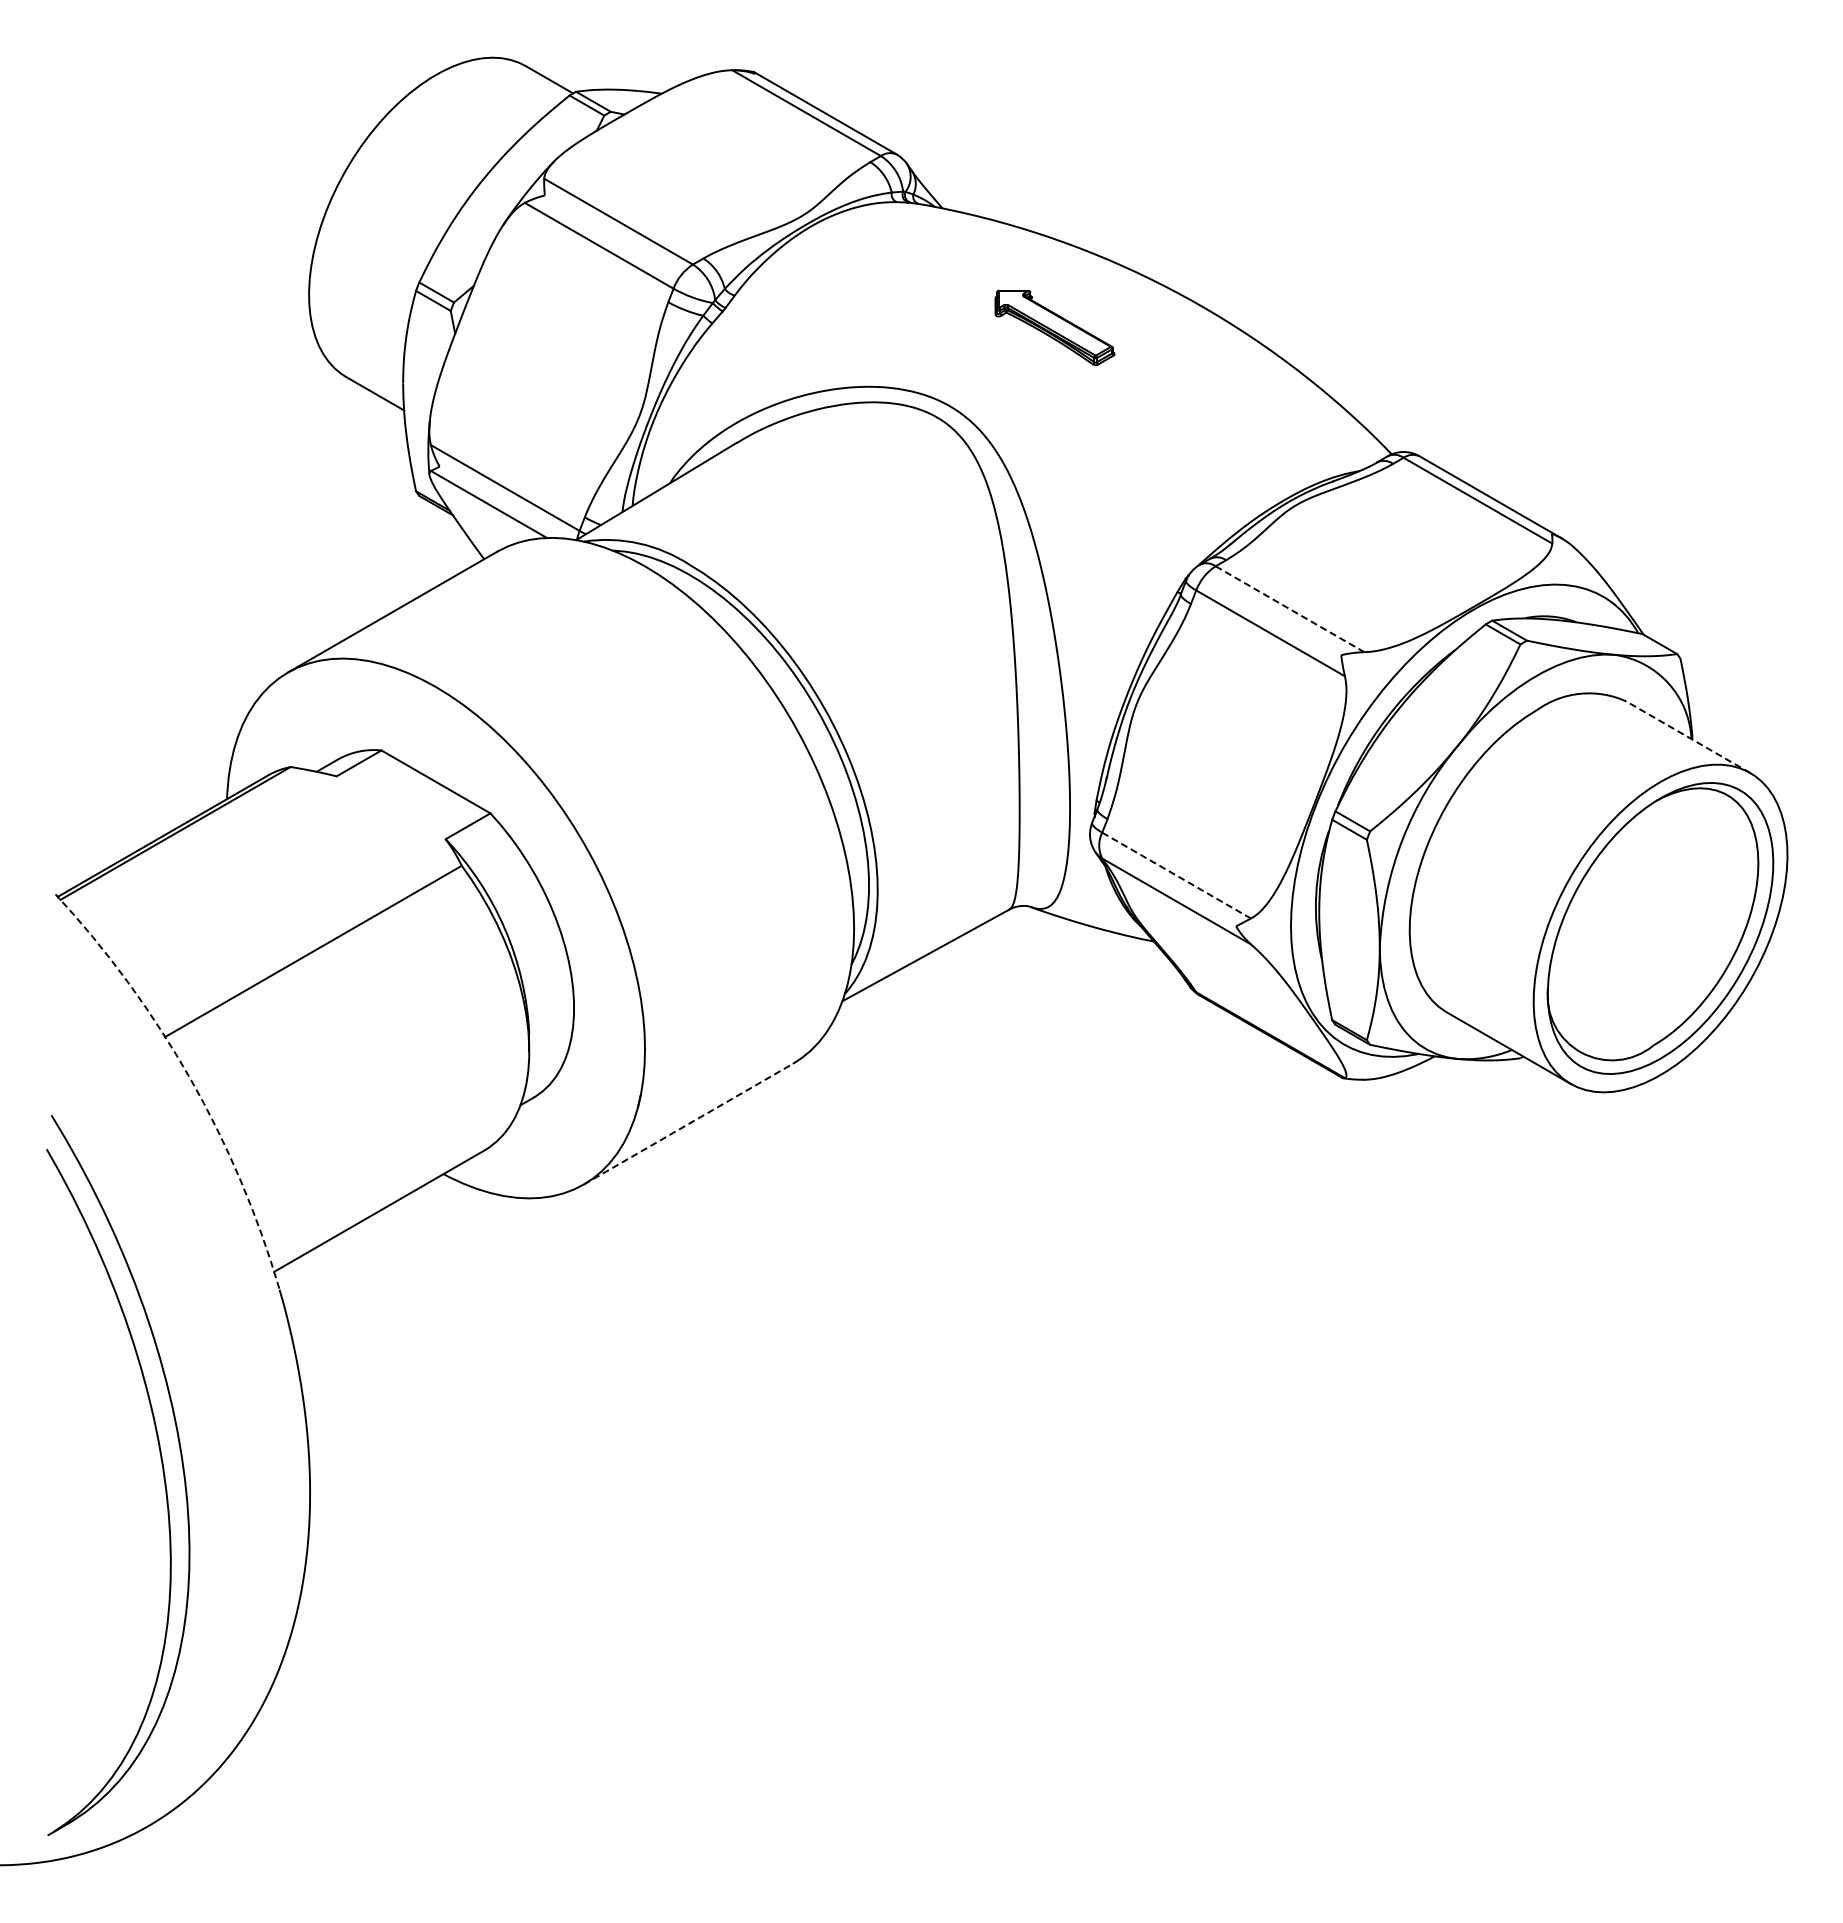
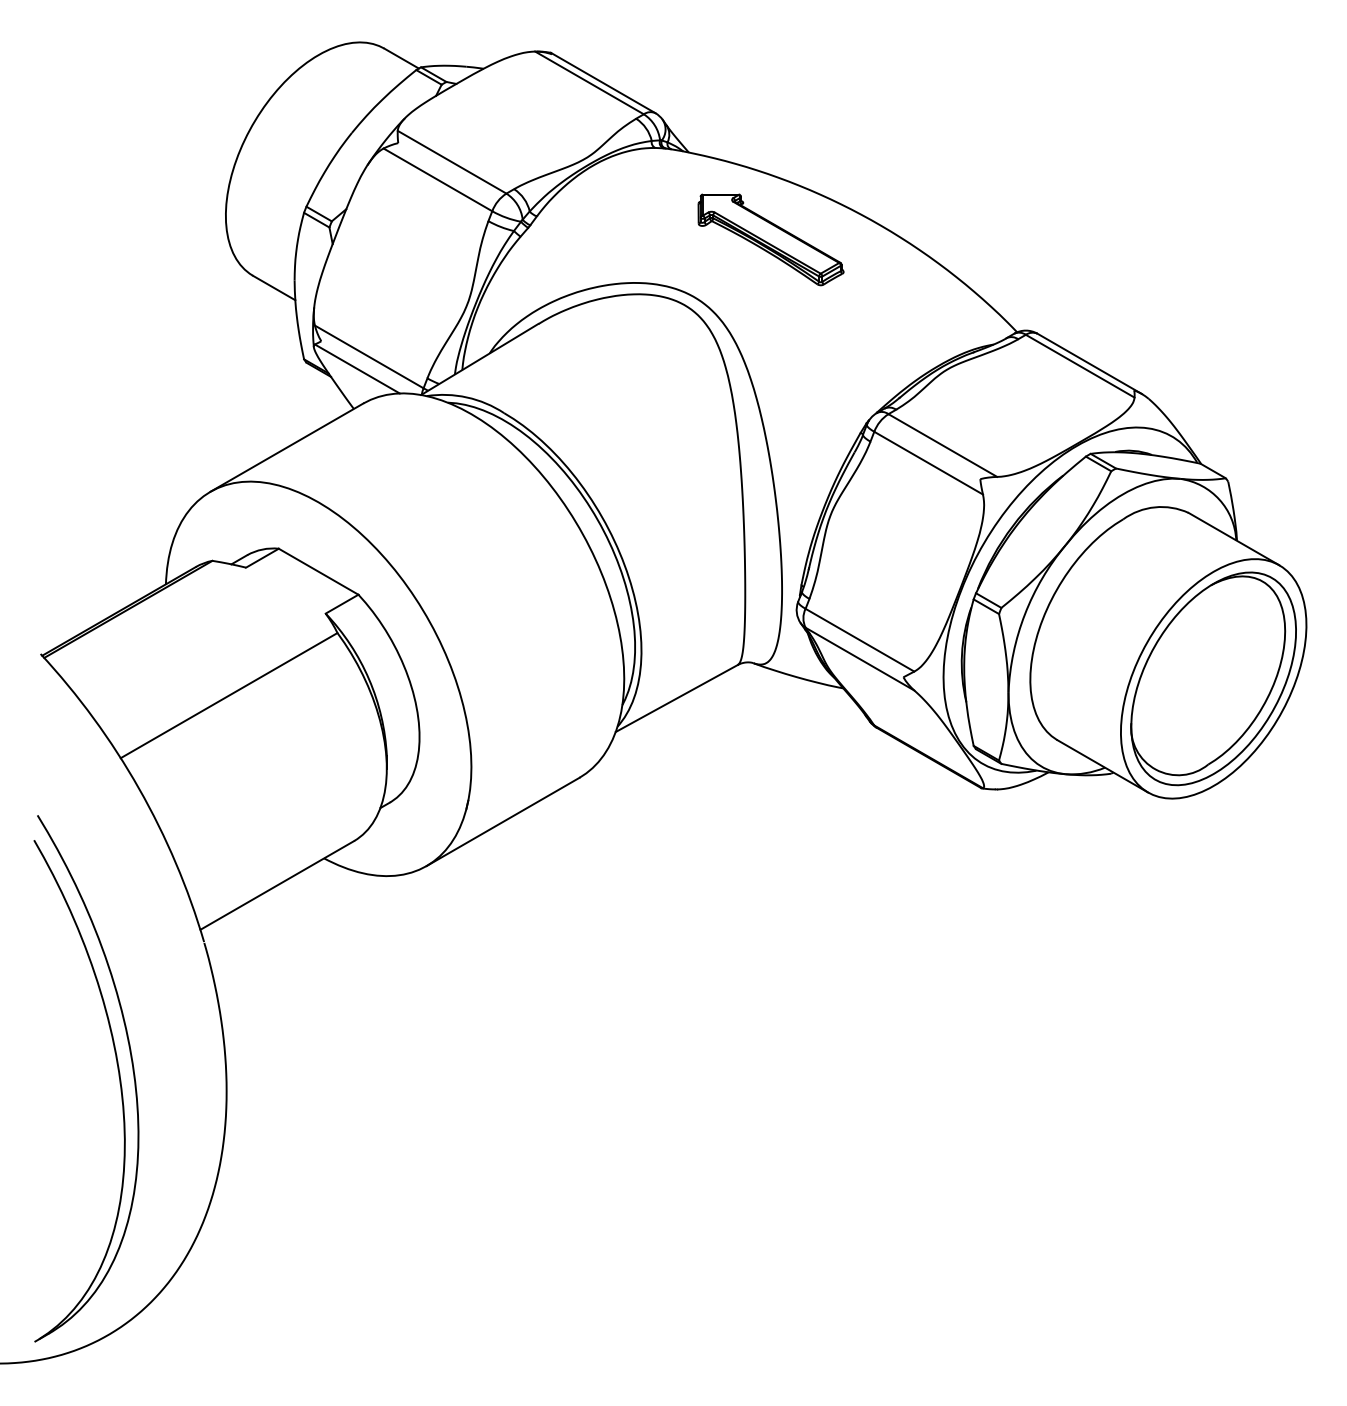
part: (1054, 327) -> (770, 239), size x1.67
line: (1290, 609) -> (943, 445), dashed -> solid
line: (1688, 737) -> (1234, 539), dashed -> solid
line: (1176, 875) -> (859, 640), dashed -> solid
arc: (190, 1078) -> (139, 788), dashed -> solid
line: (688, 1124) -> (503, 822), dashed -> solid

